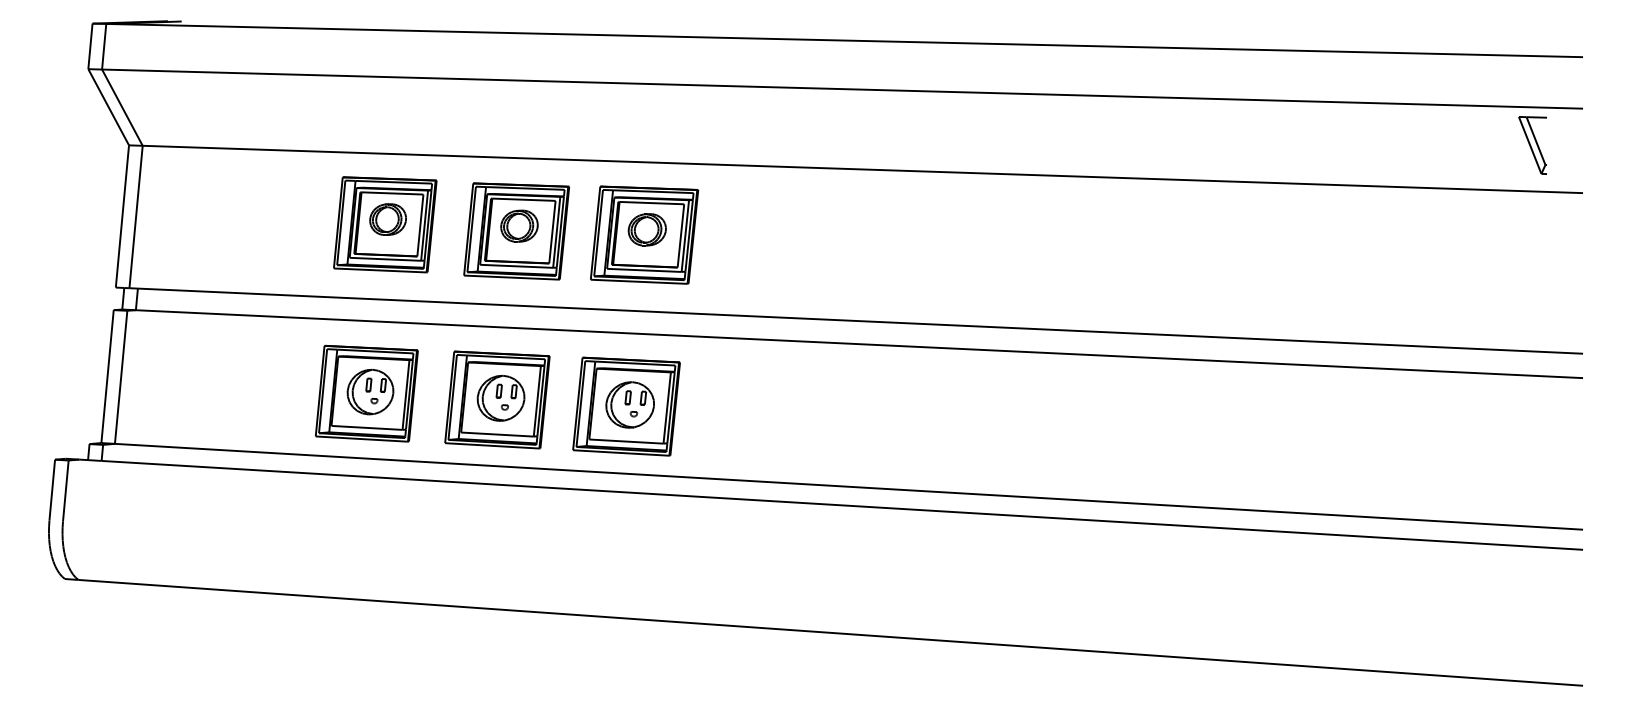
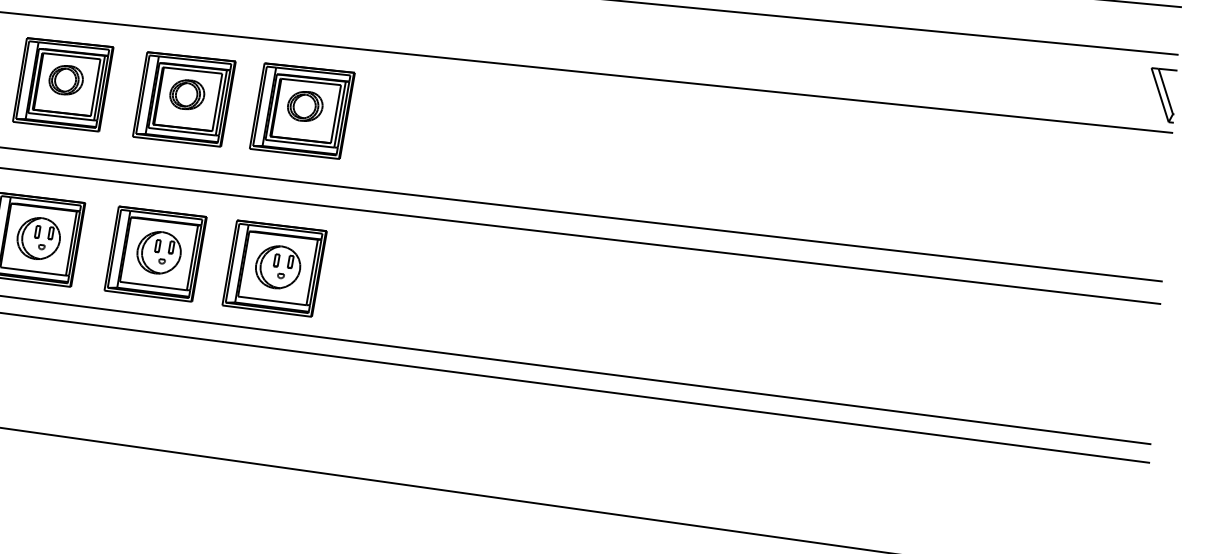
part: (1532, 145) -> (1162, 95), moved

